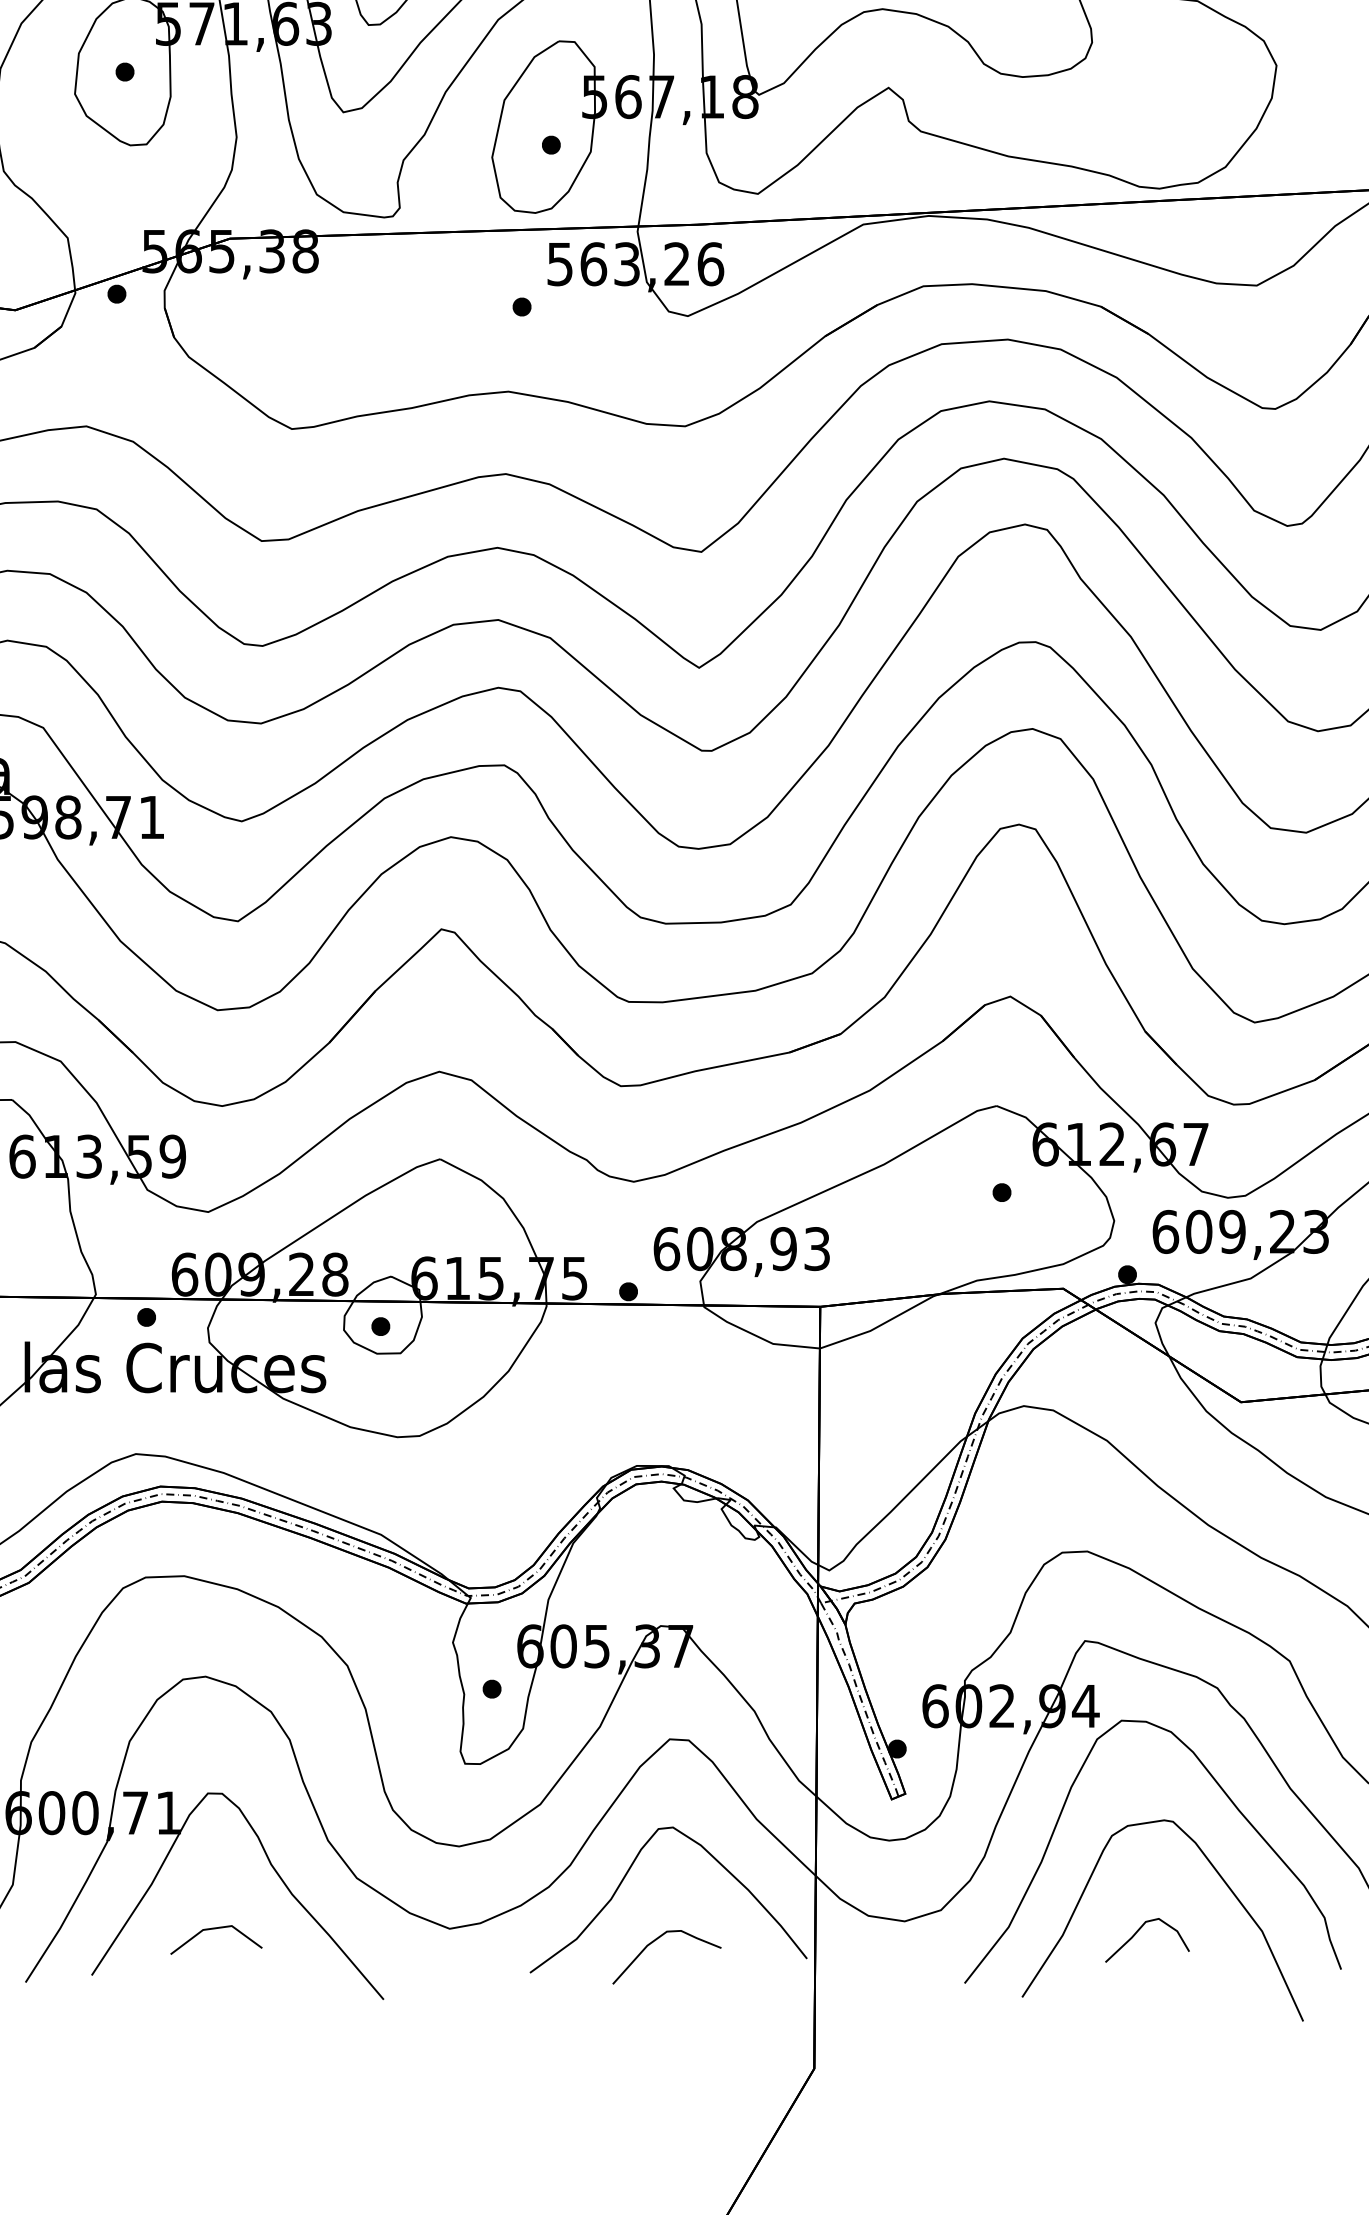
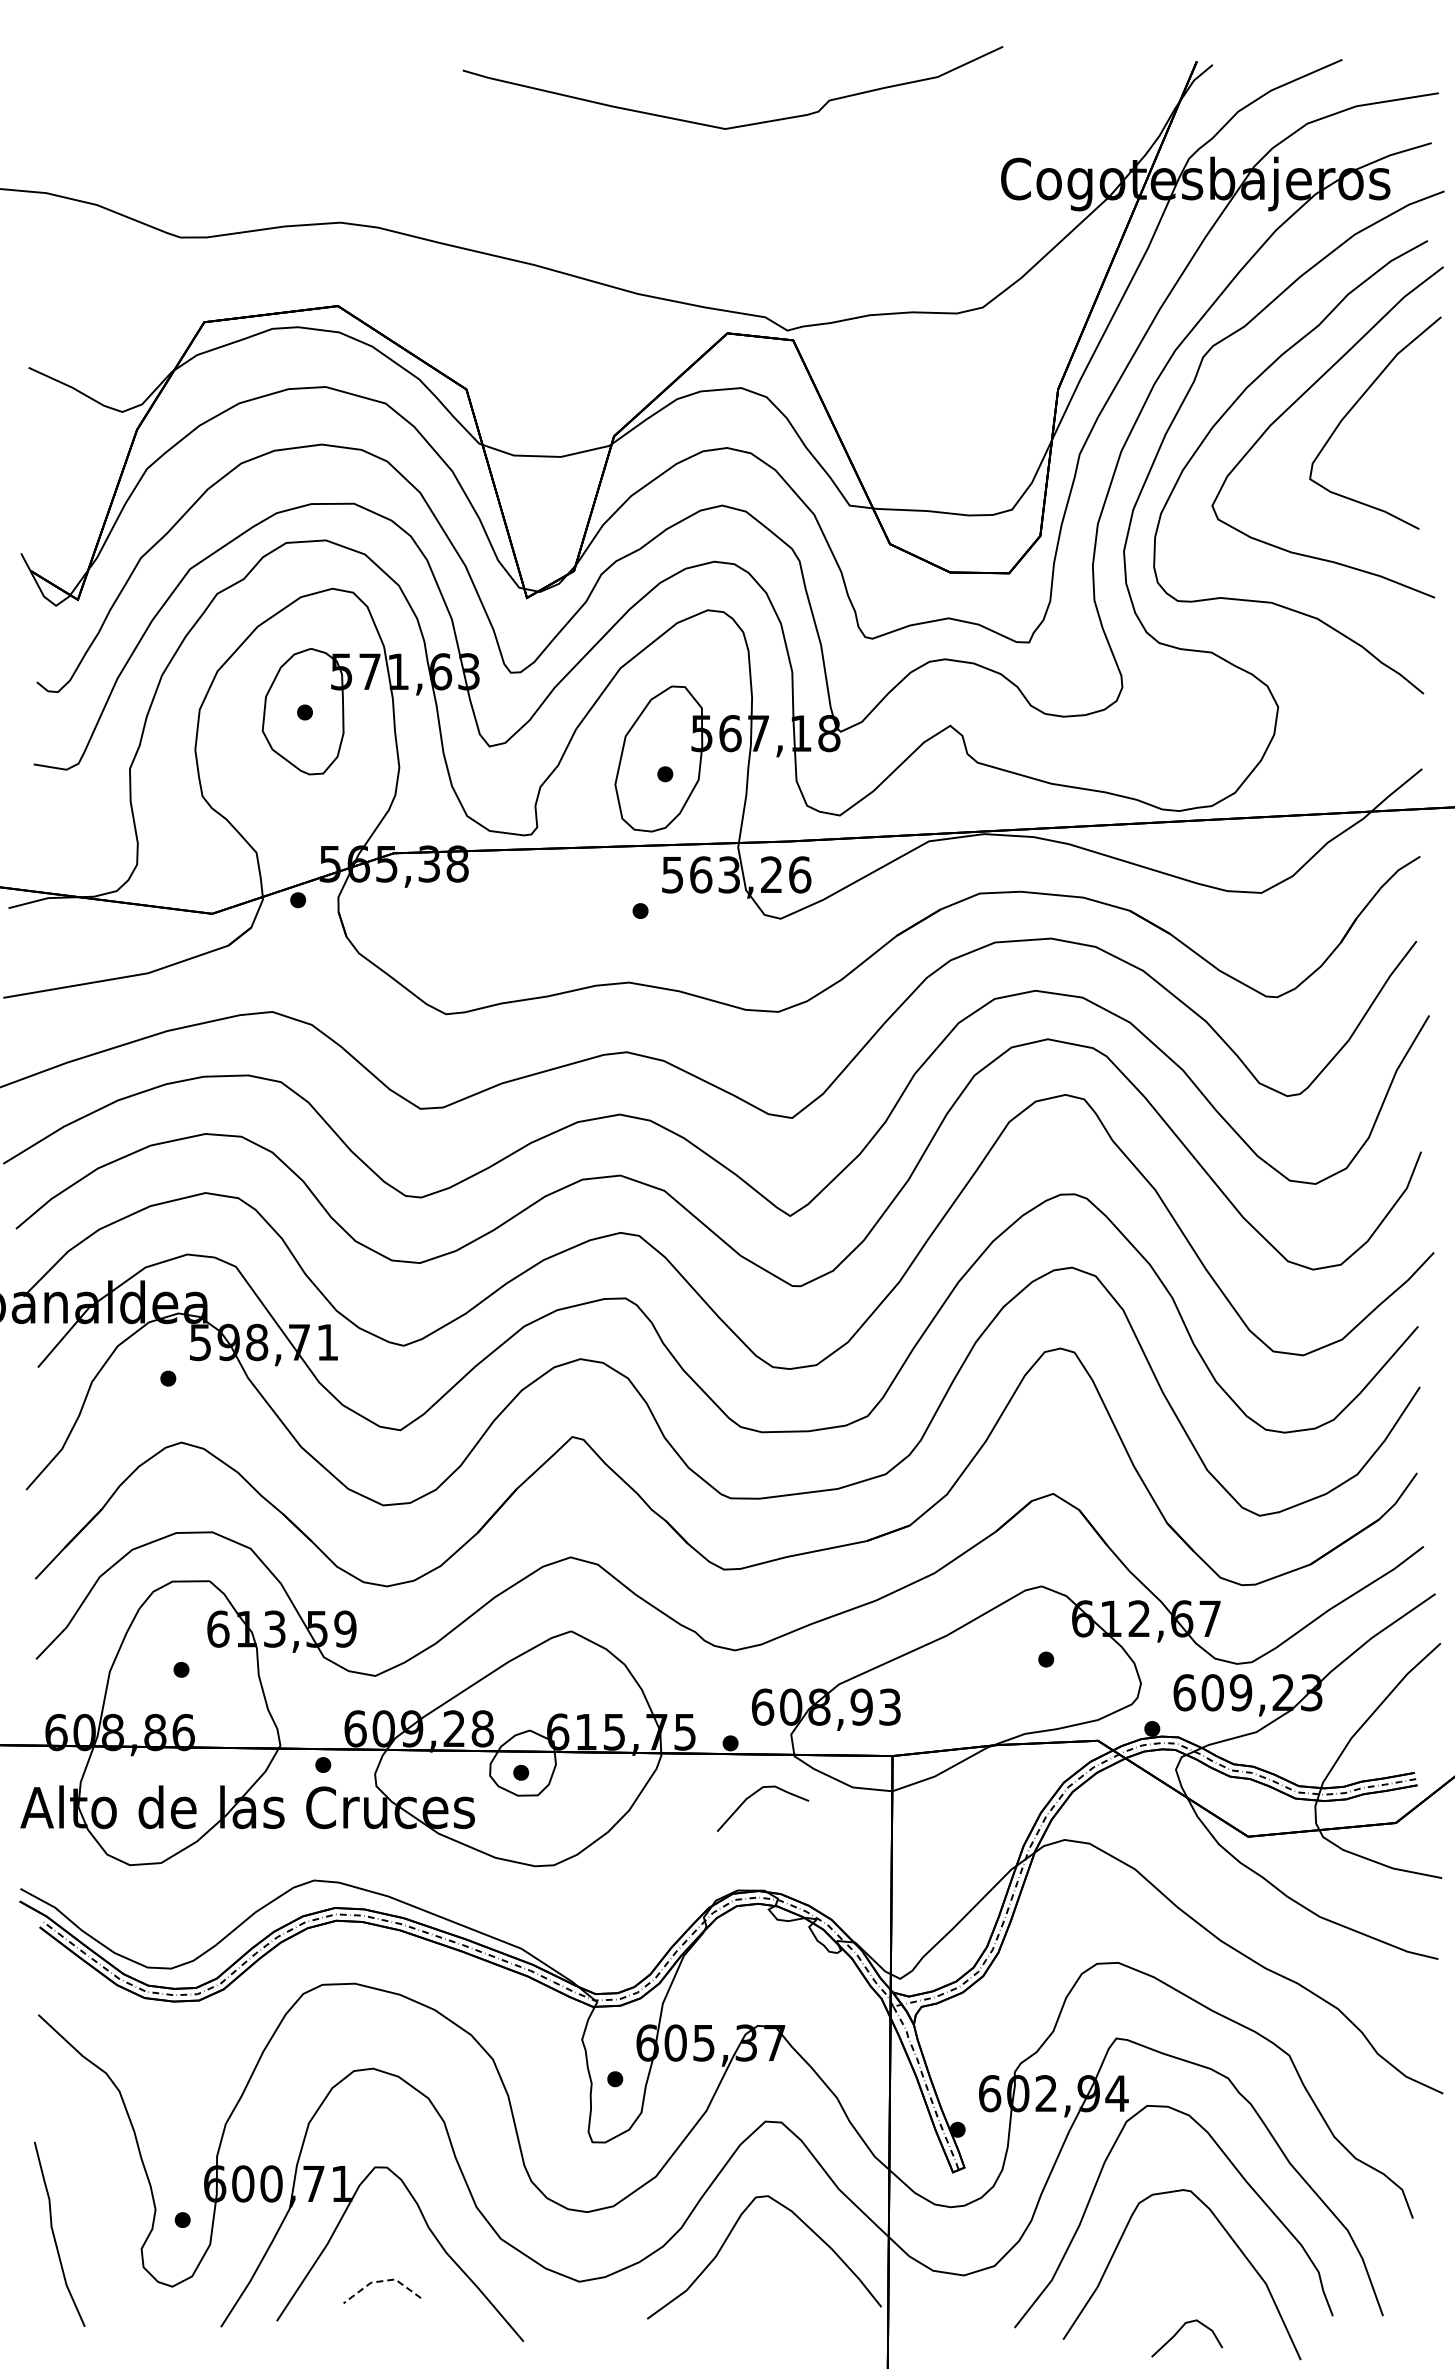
line: (215, 1928) -> (381, 2281), solid -> dashed
curve: (1139, 1930) -> (1180, 2330), moved
curve: (655, 1941) -> (753, 1795), moved

